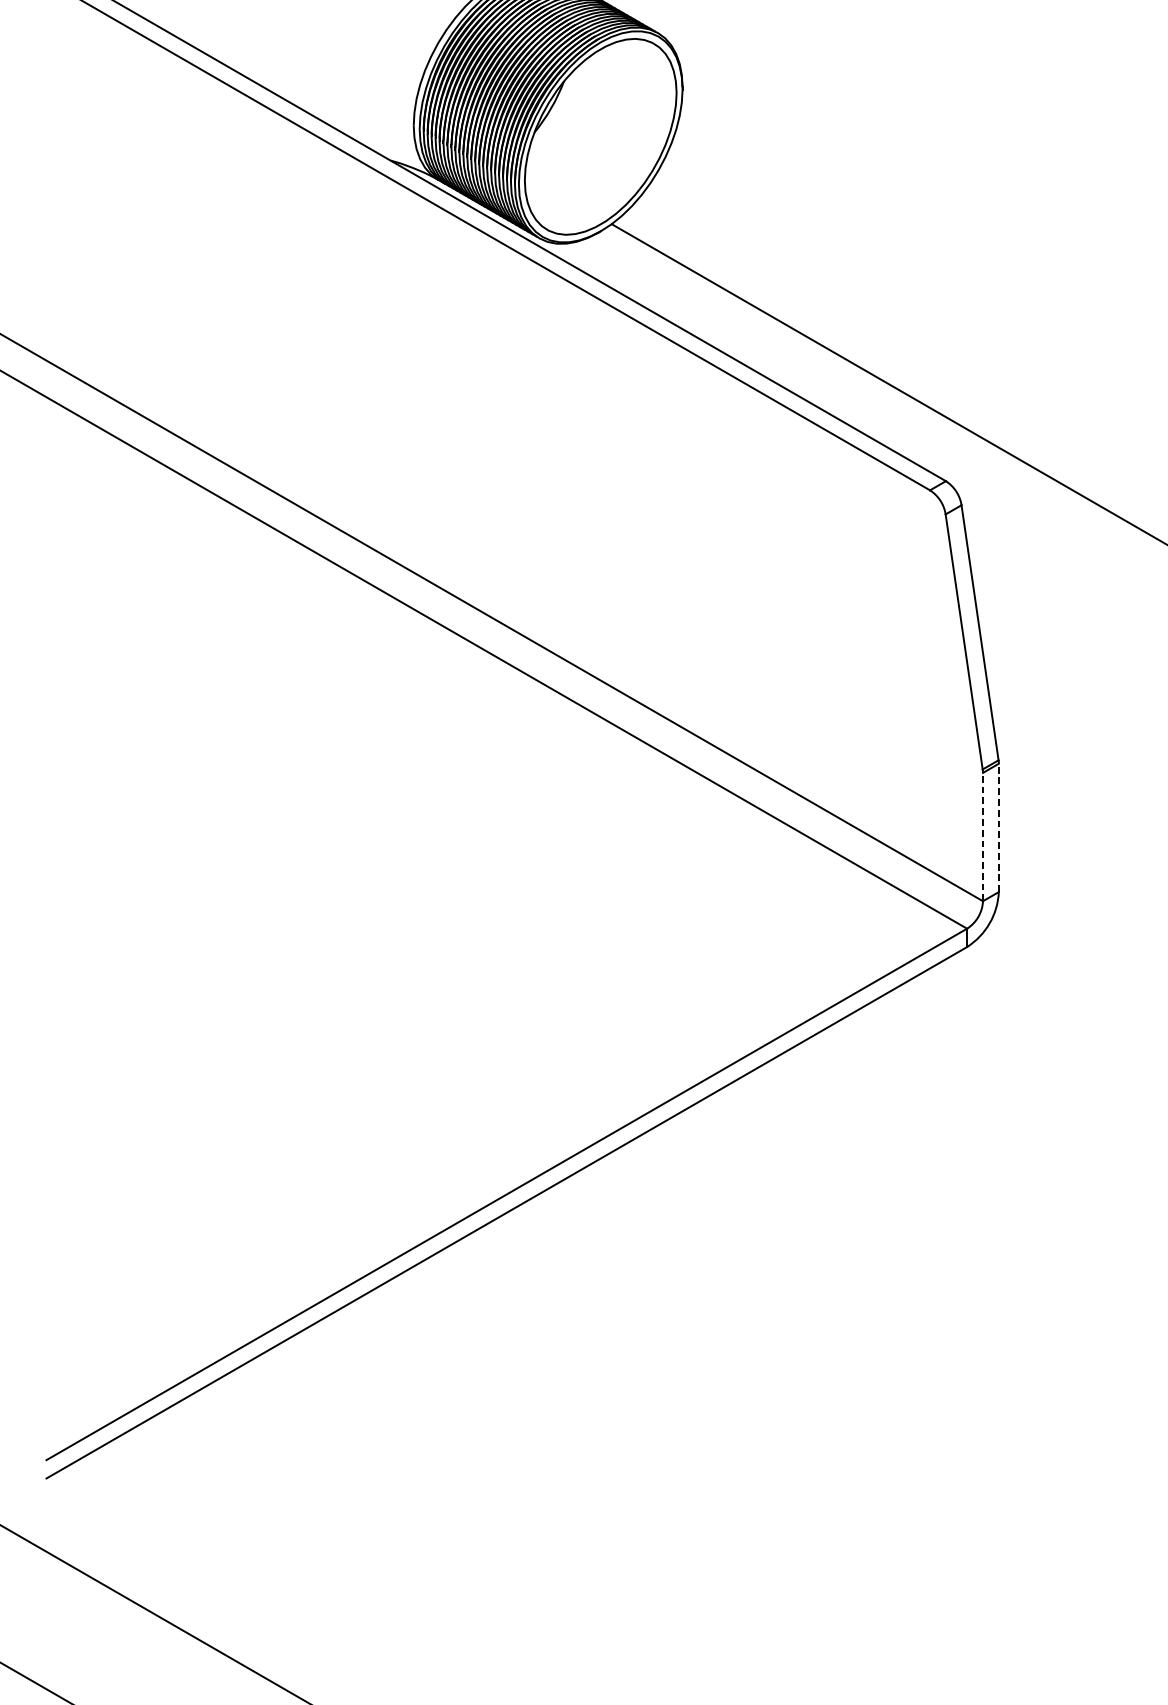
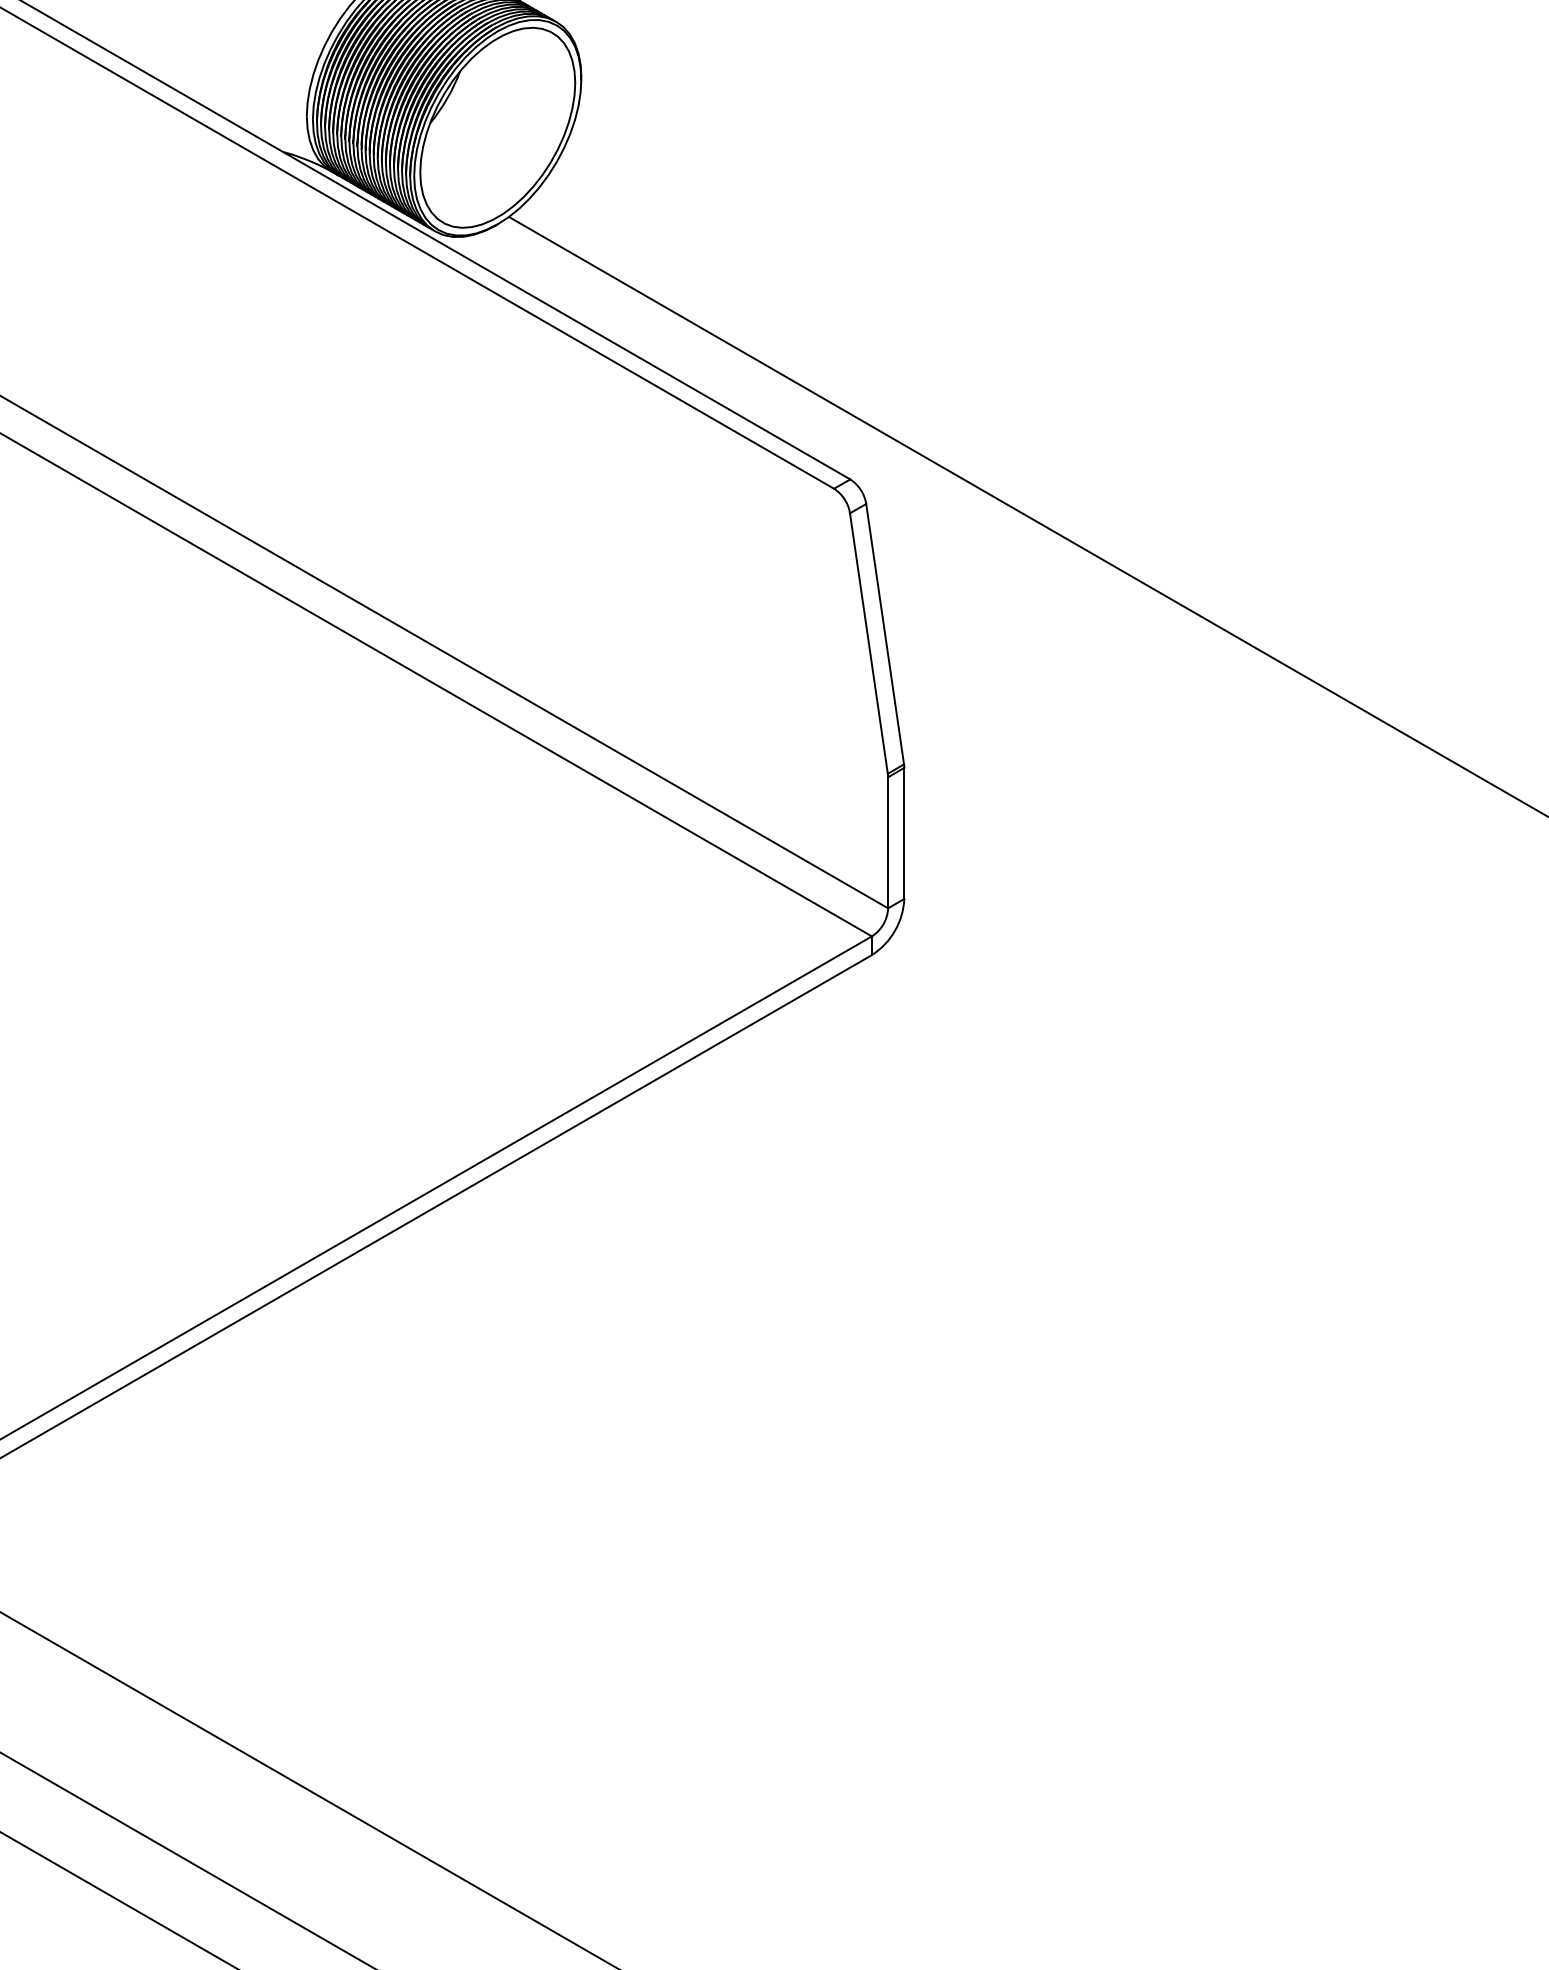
line: (999, 827) -> (904, 833), dashed -> solid
line: (983, 836) -> (888, 842), dashed -> solid

